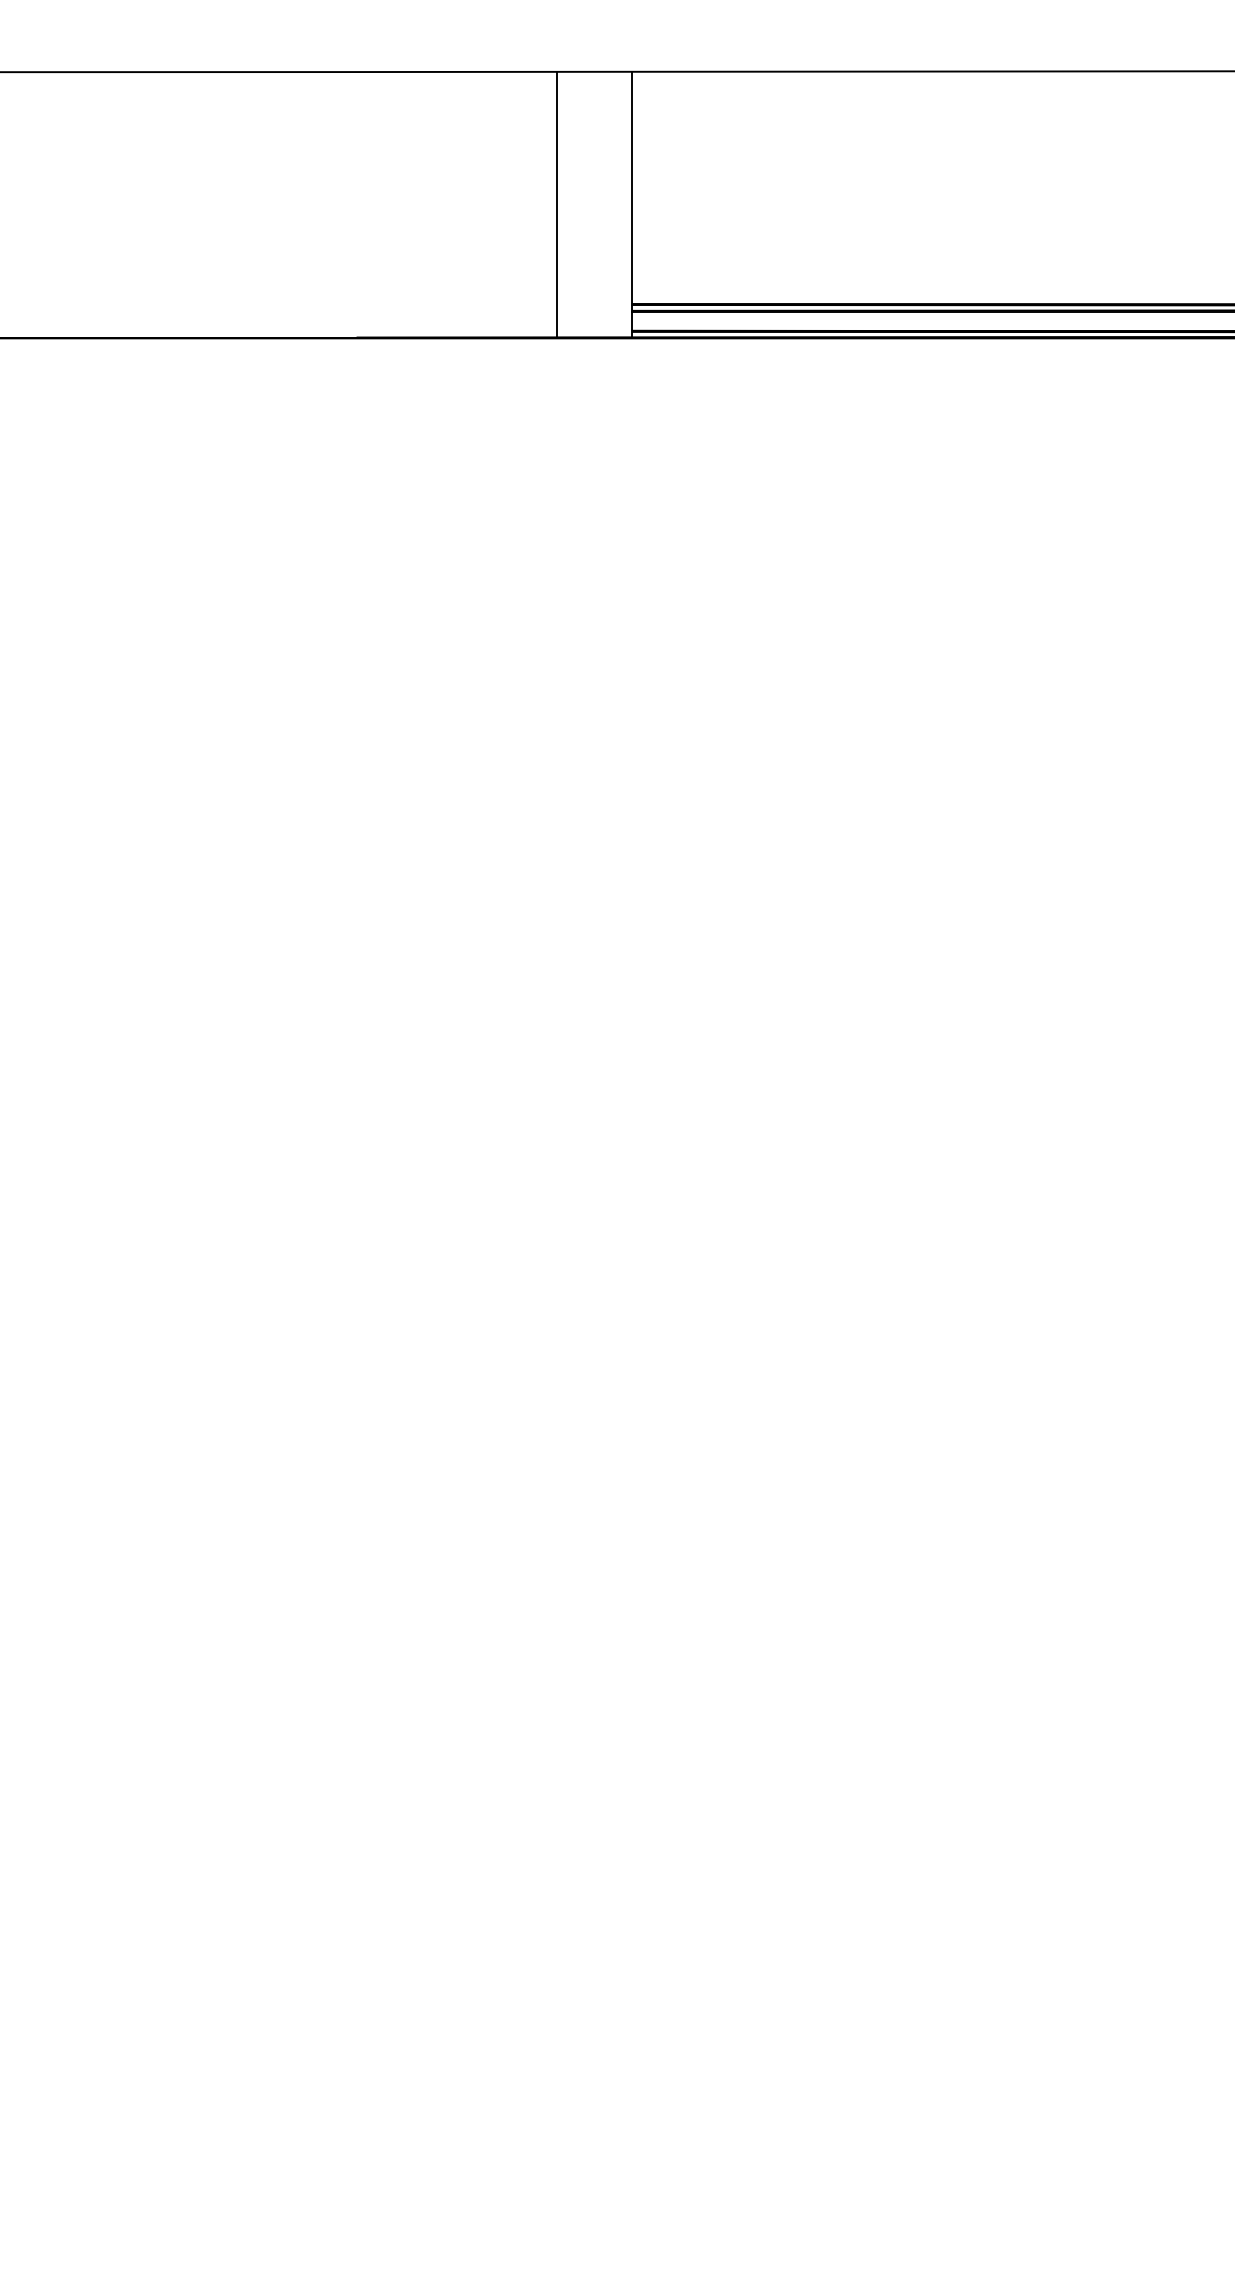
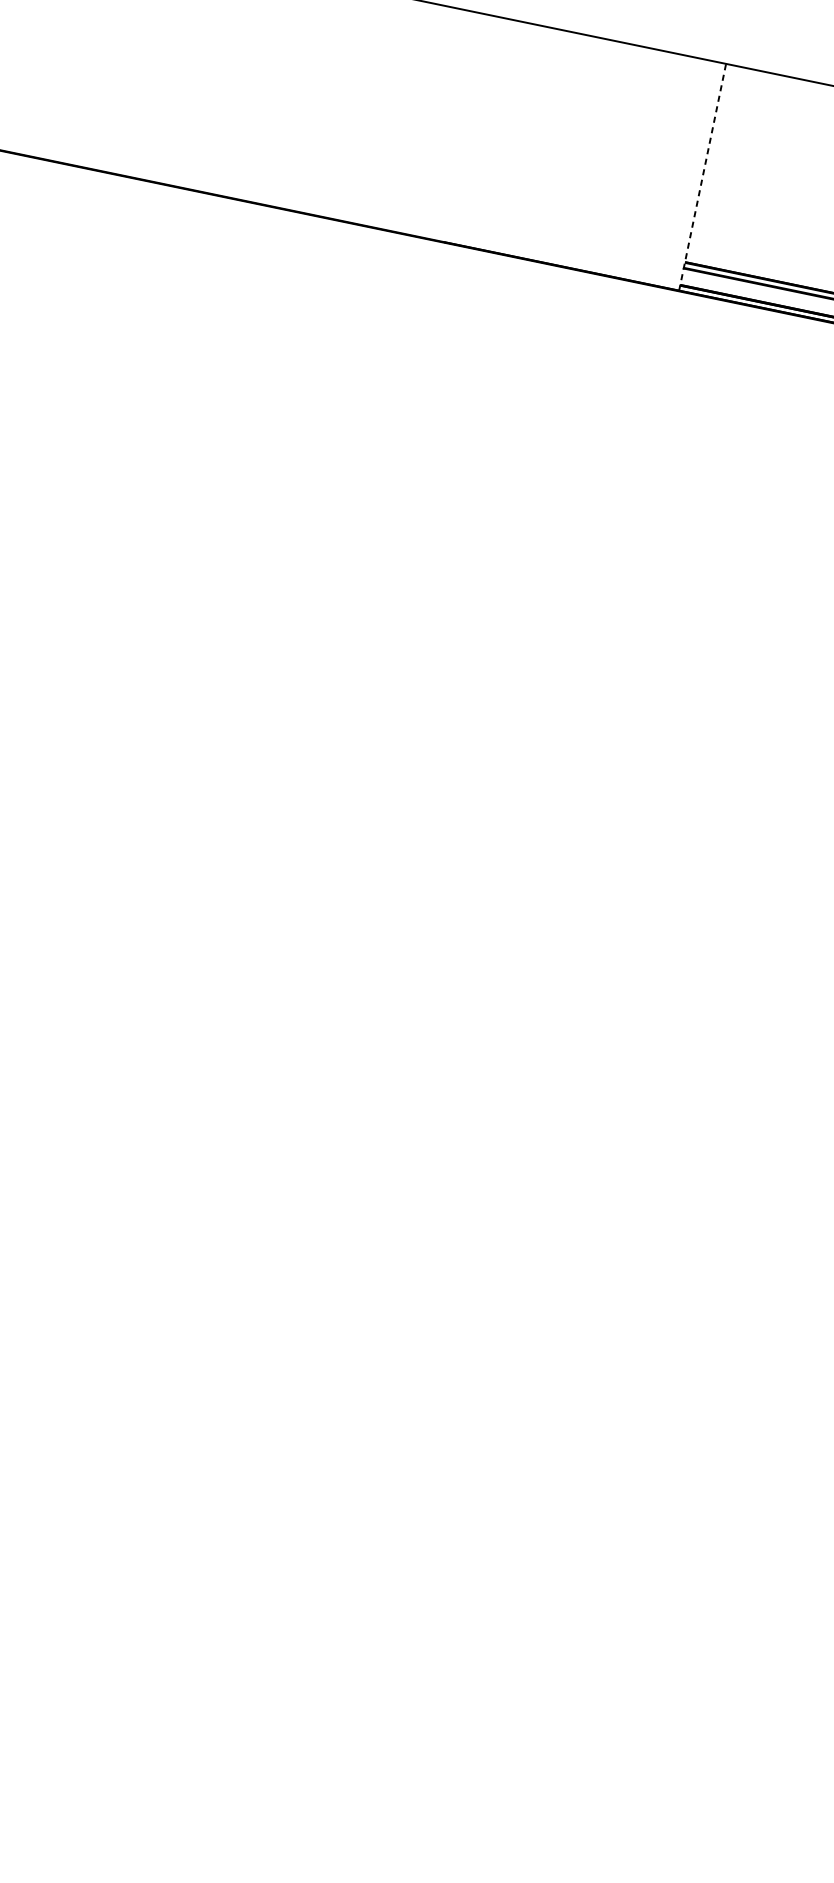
line: (556, 204) -> (638, 163), removed
line: (631, 204) -> (702, 177), solid -> dashed

